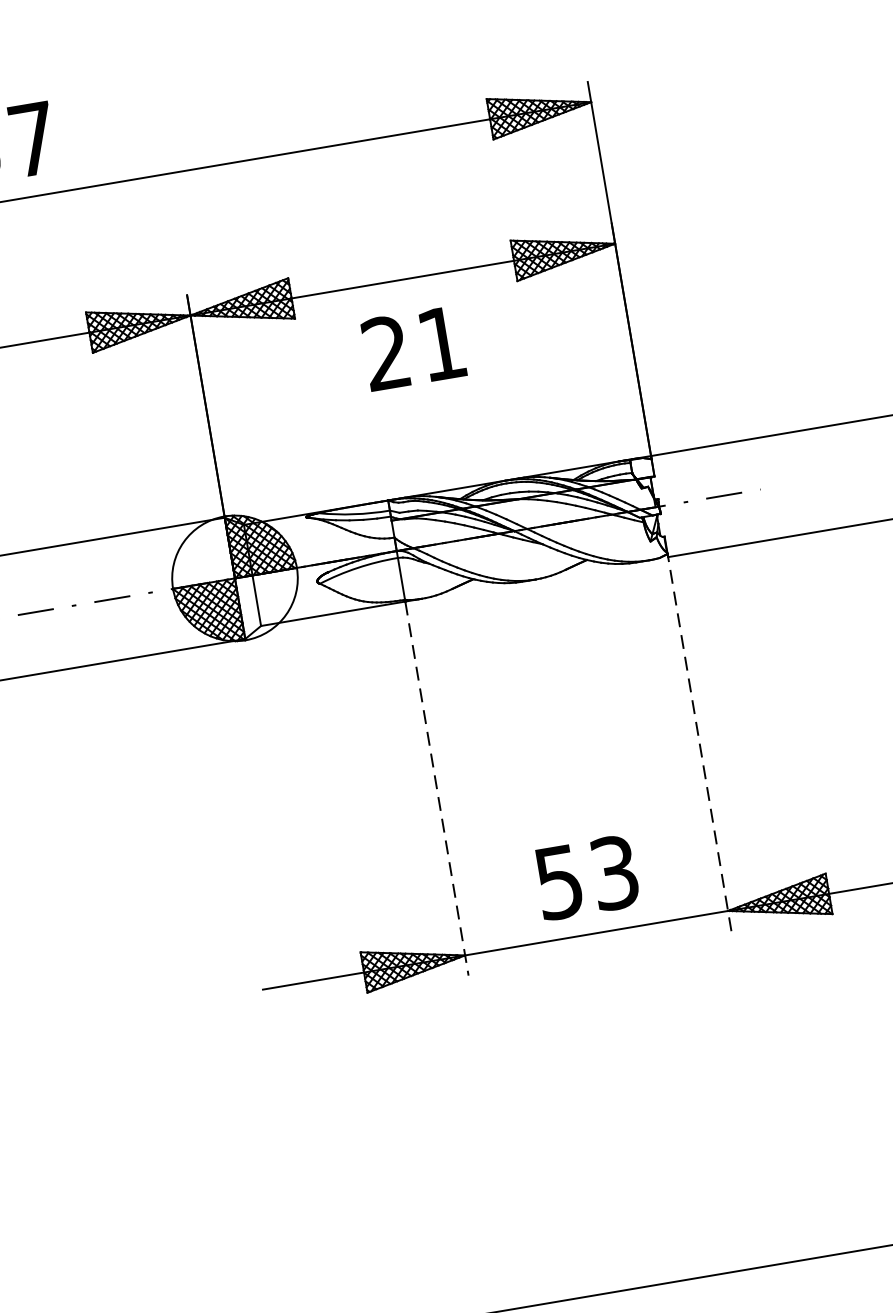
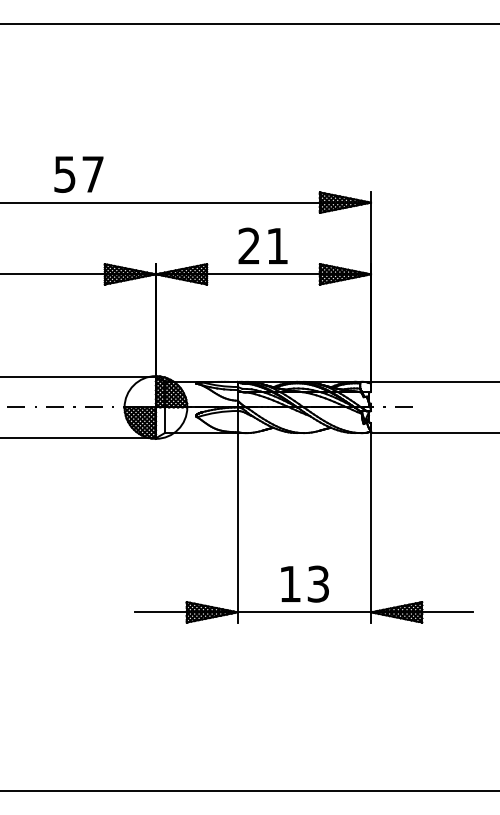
text: (412, 347) -> (262, 245), moved
line: (700, 743) -> (371, 527), dashed -> solid
line: (436, 788) -> (237, 527), dashed -> solid
text: (557, 883) -> (289, 584), 53 -> 13

